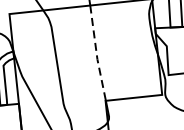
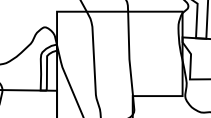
line: (96, 54) -> (129, 54), dashed -> solid

